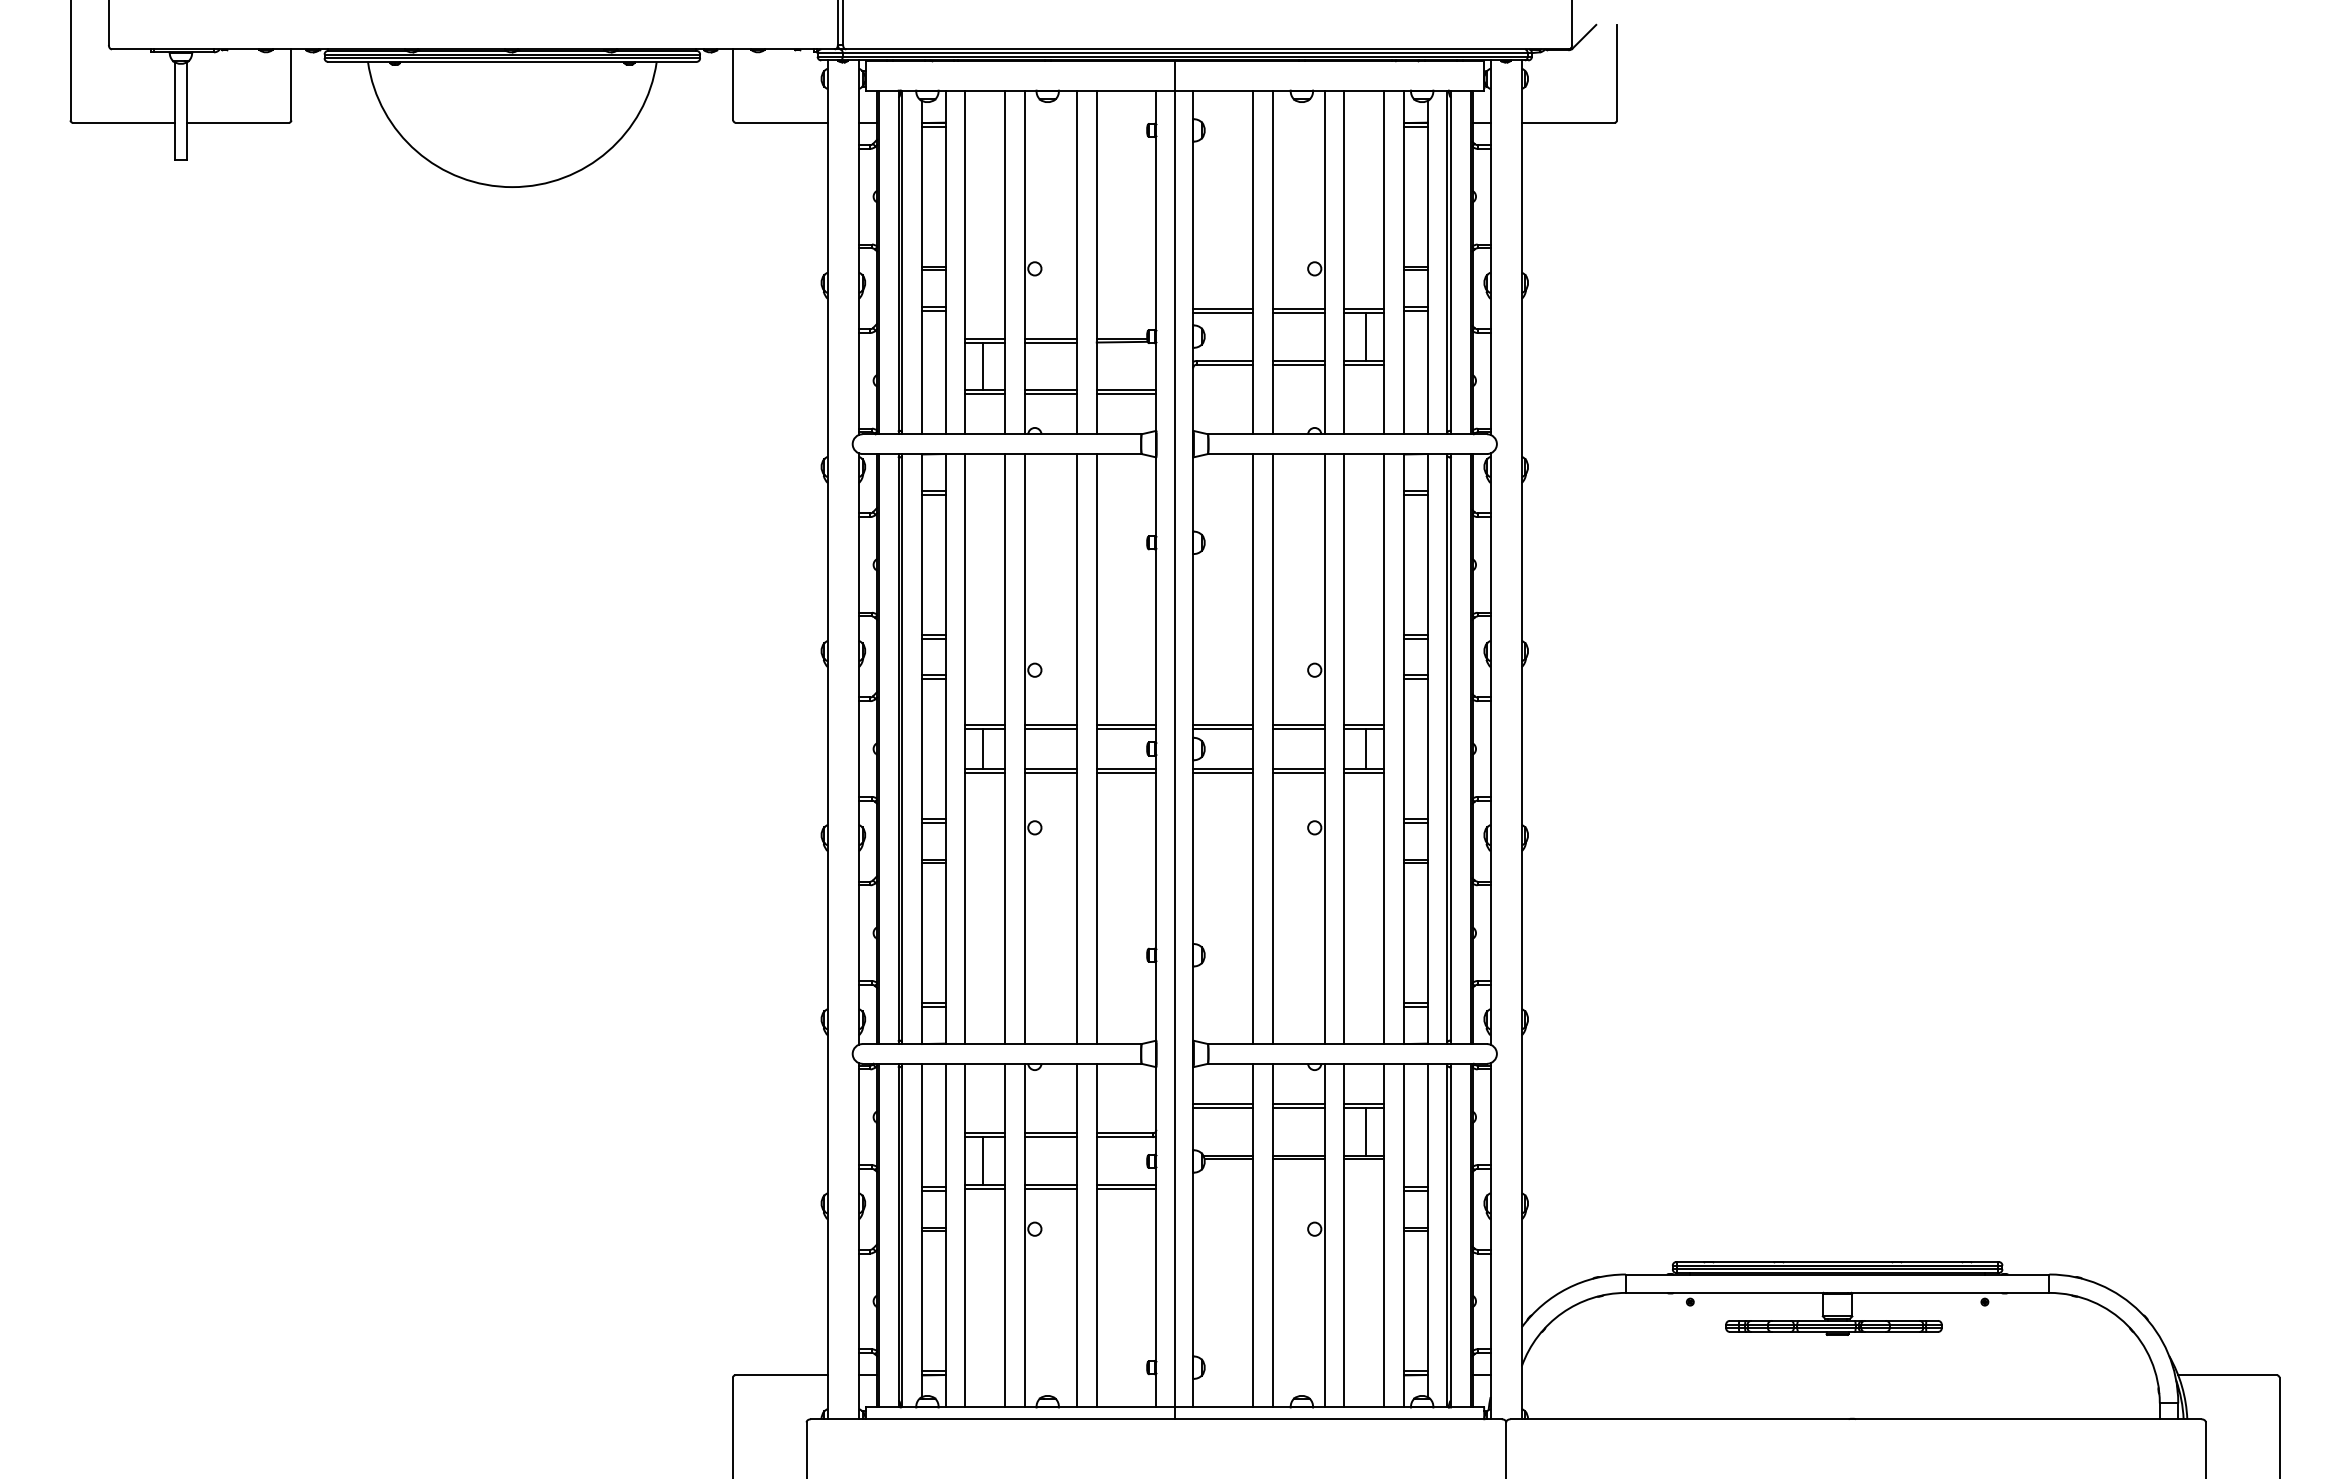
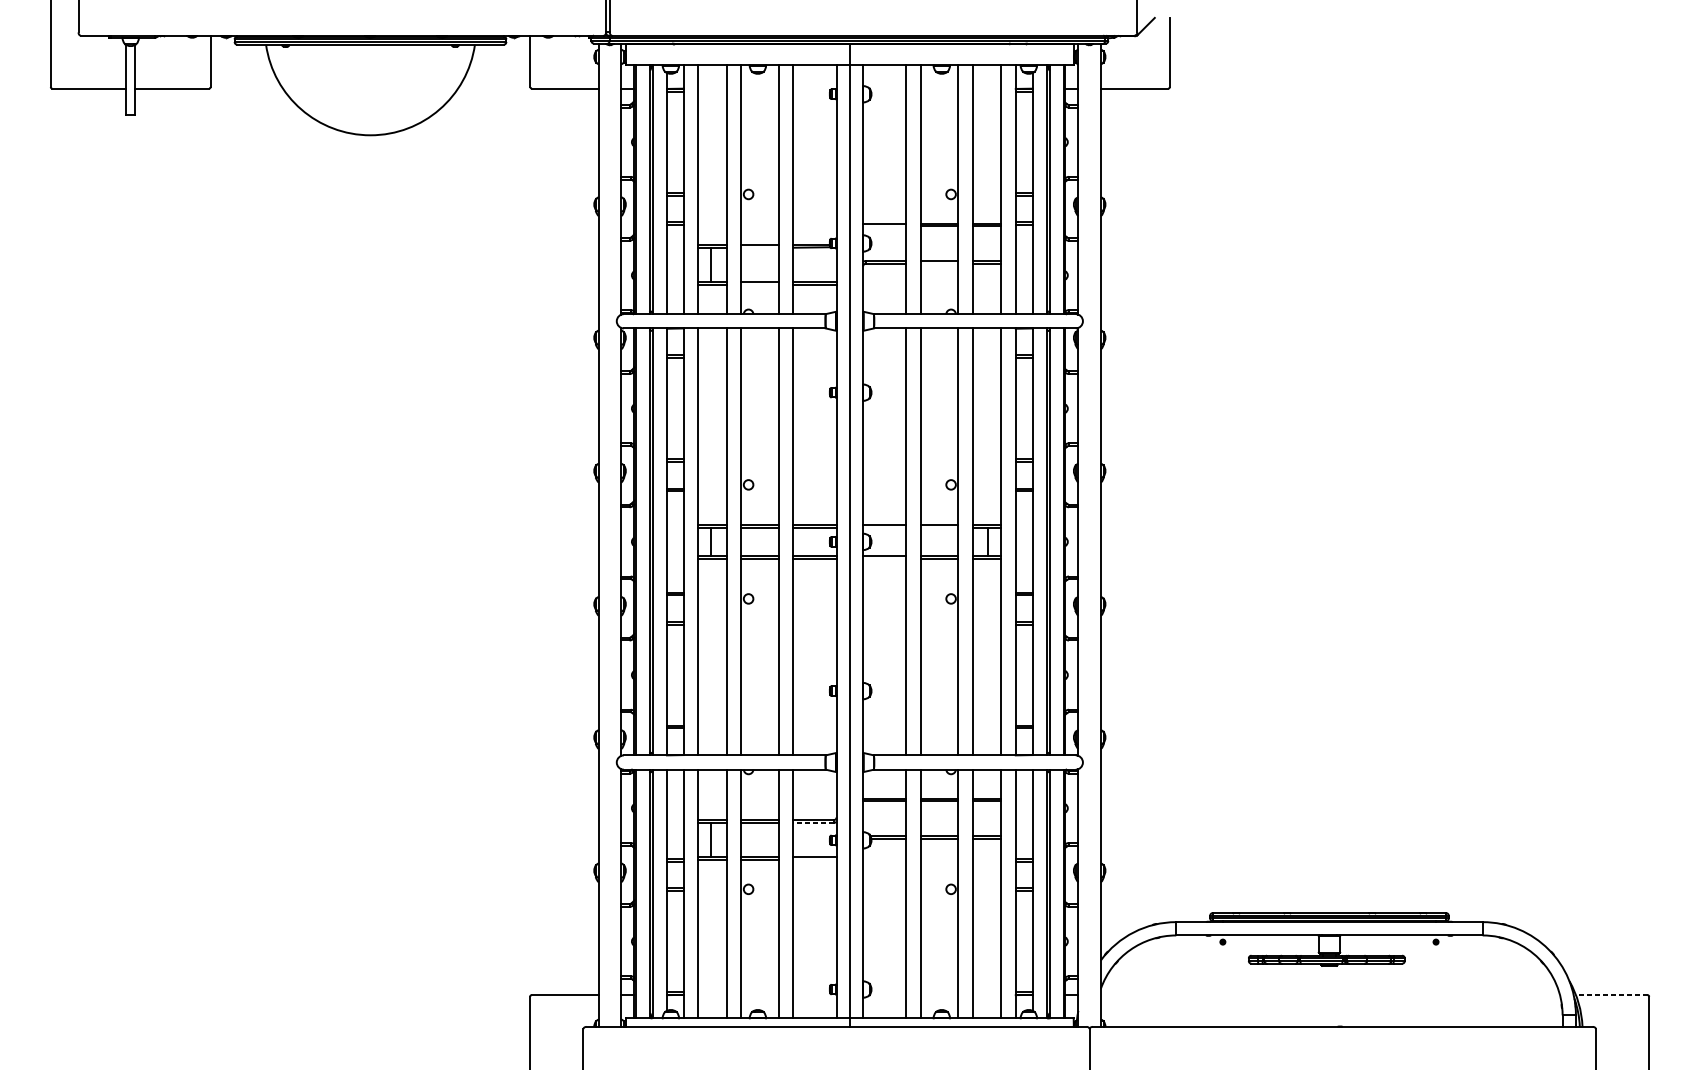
line: (1222, 313) -> (884, 226), removed
line: (1366, 336) -> (988, 243), removed
line: (1051, 342) -> (760, 247), removed
line: (1298, 364) -> (939, 263), removed
line: (1051, 394) -> (760, 285), removed
line: (1222, 729) -> (884, 527), removed
line: (1298, 729) -> (939, 527), removed
line: (1222, 772) -> (884, 558), removed
line: (1366, 1131) -> (988, 818), removed
line: (1124, 1137) -> (813, 822), solid -> dashed
line: (1126, 1188) -> (814, 859), removed
line: (2227, 1375) -> (1611, 995), solid -> dashed

